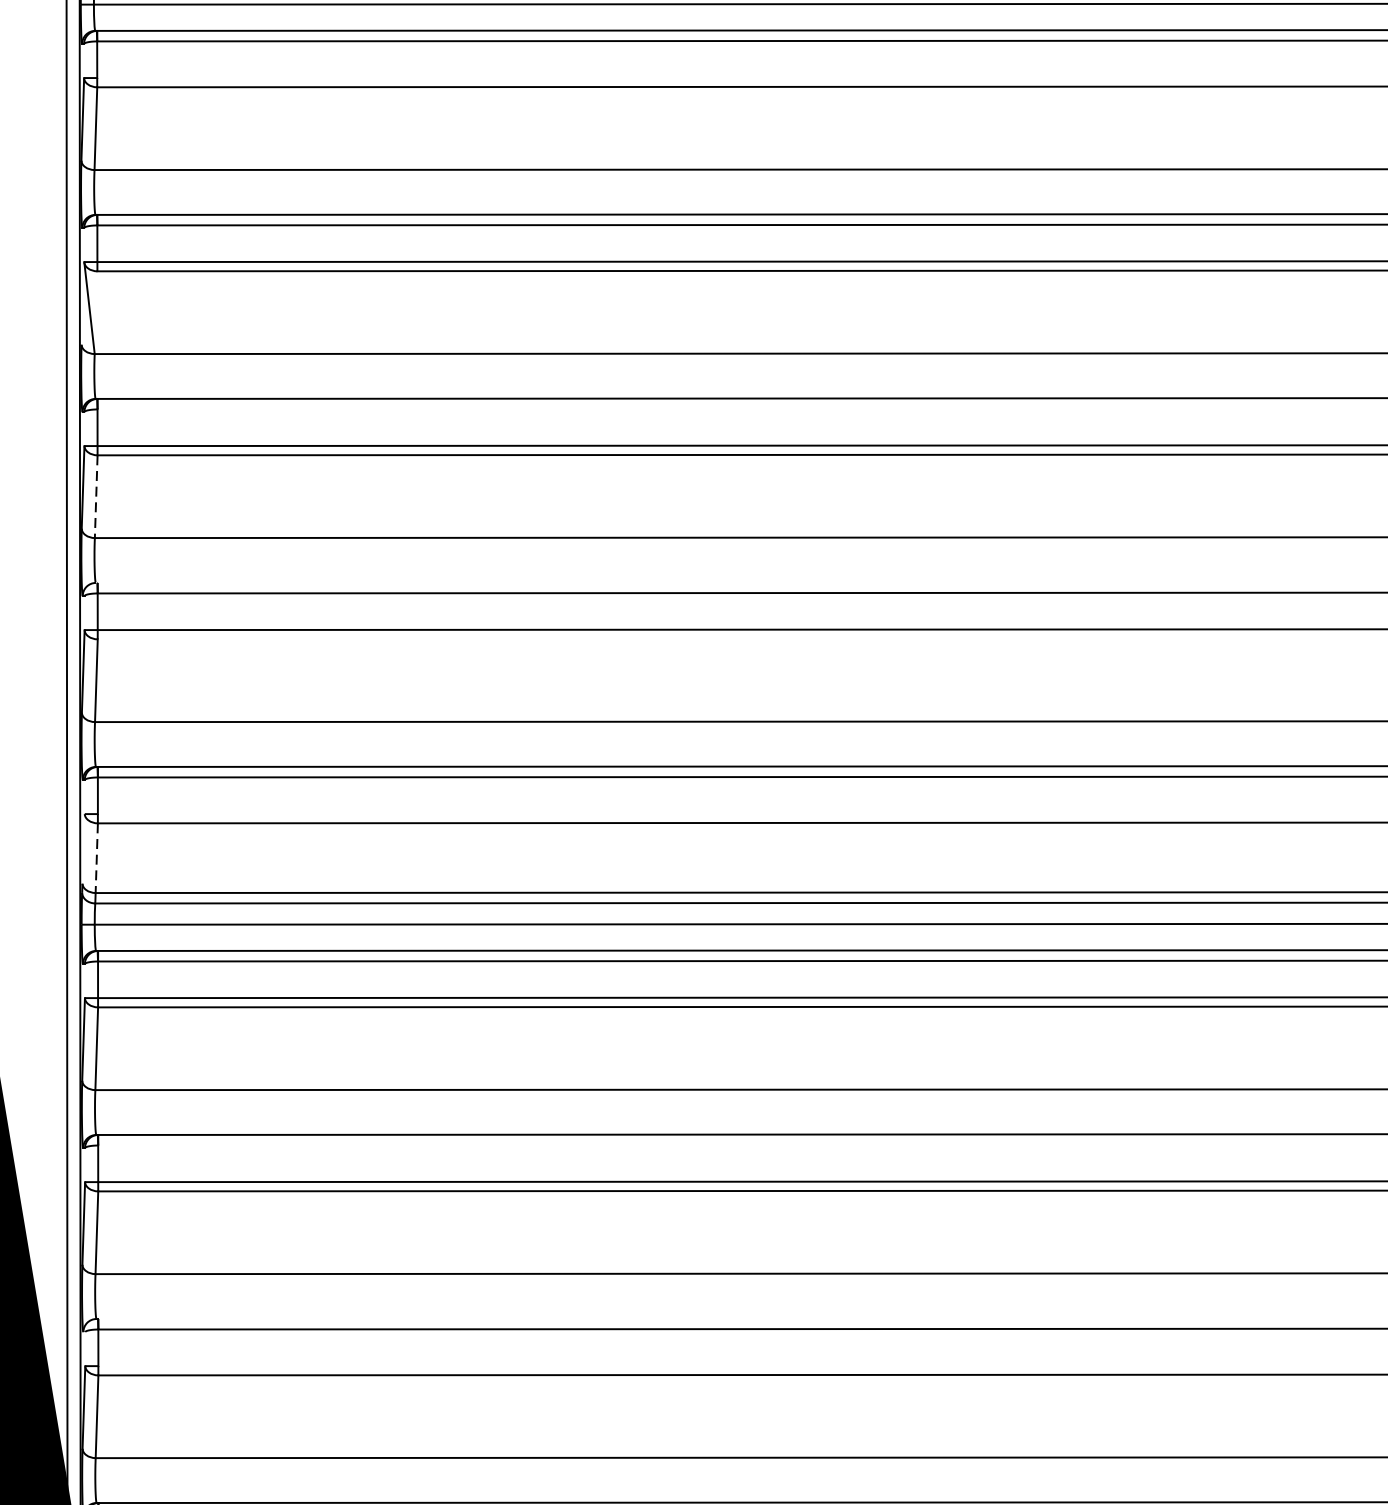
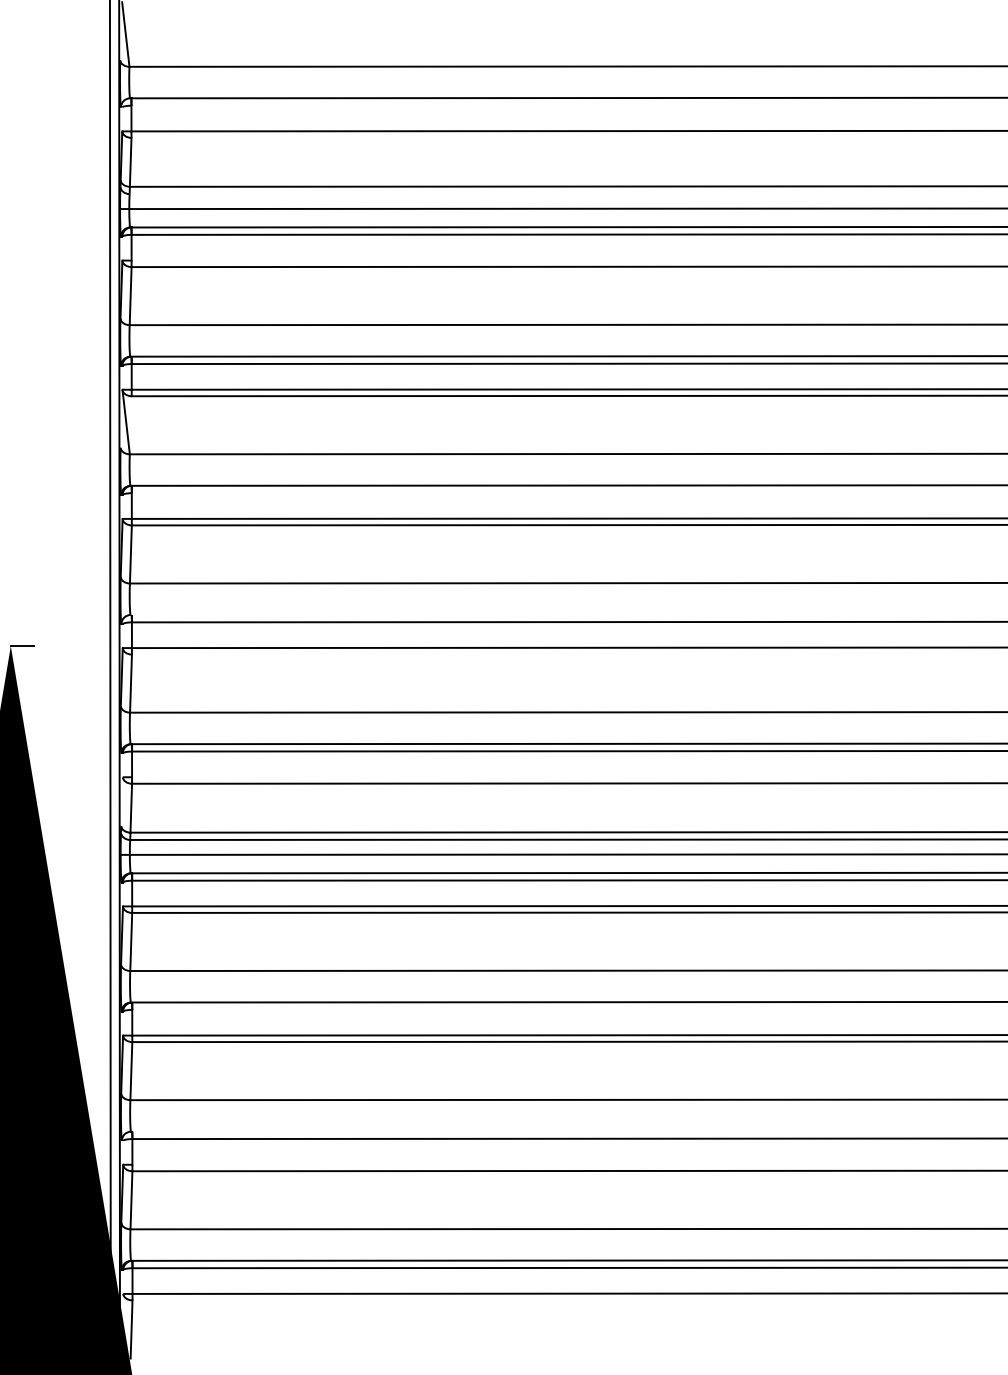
line: (95, 496) -> (130, 554), dashed -> solid
line: (97, 858) -> (131, 808), dashed -> solid

